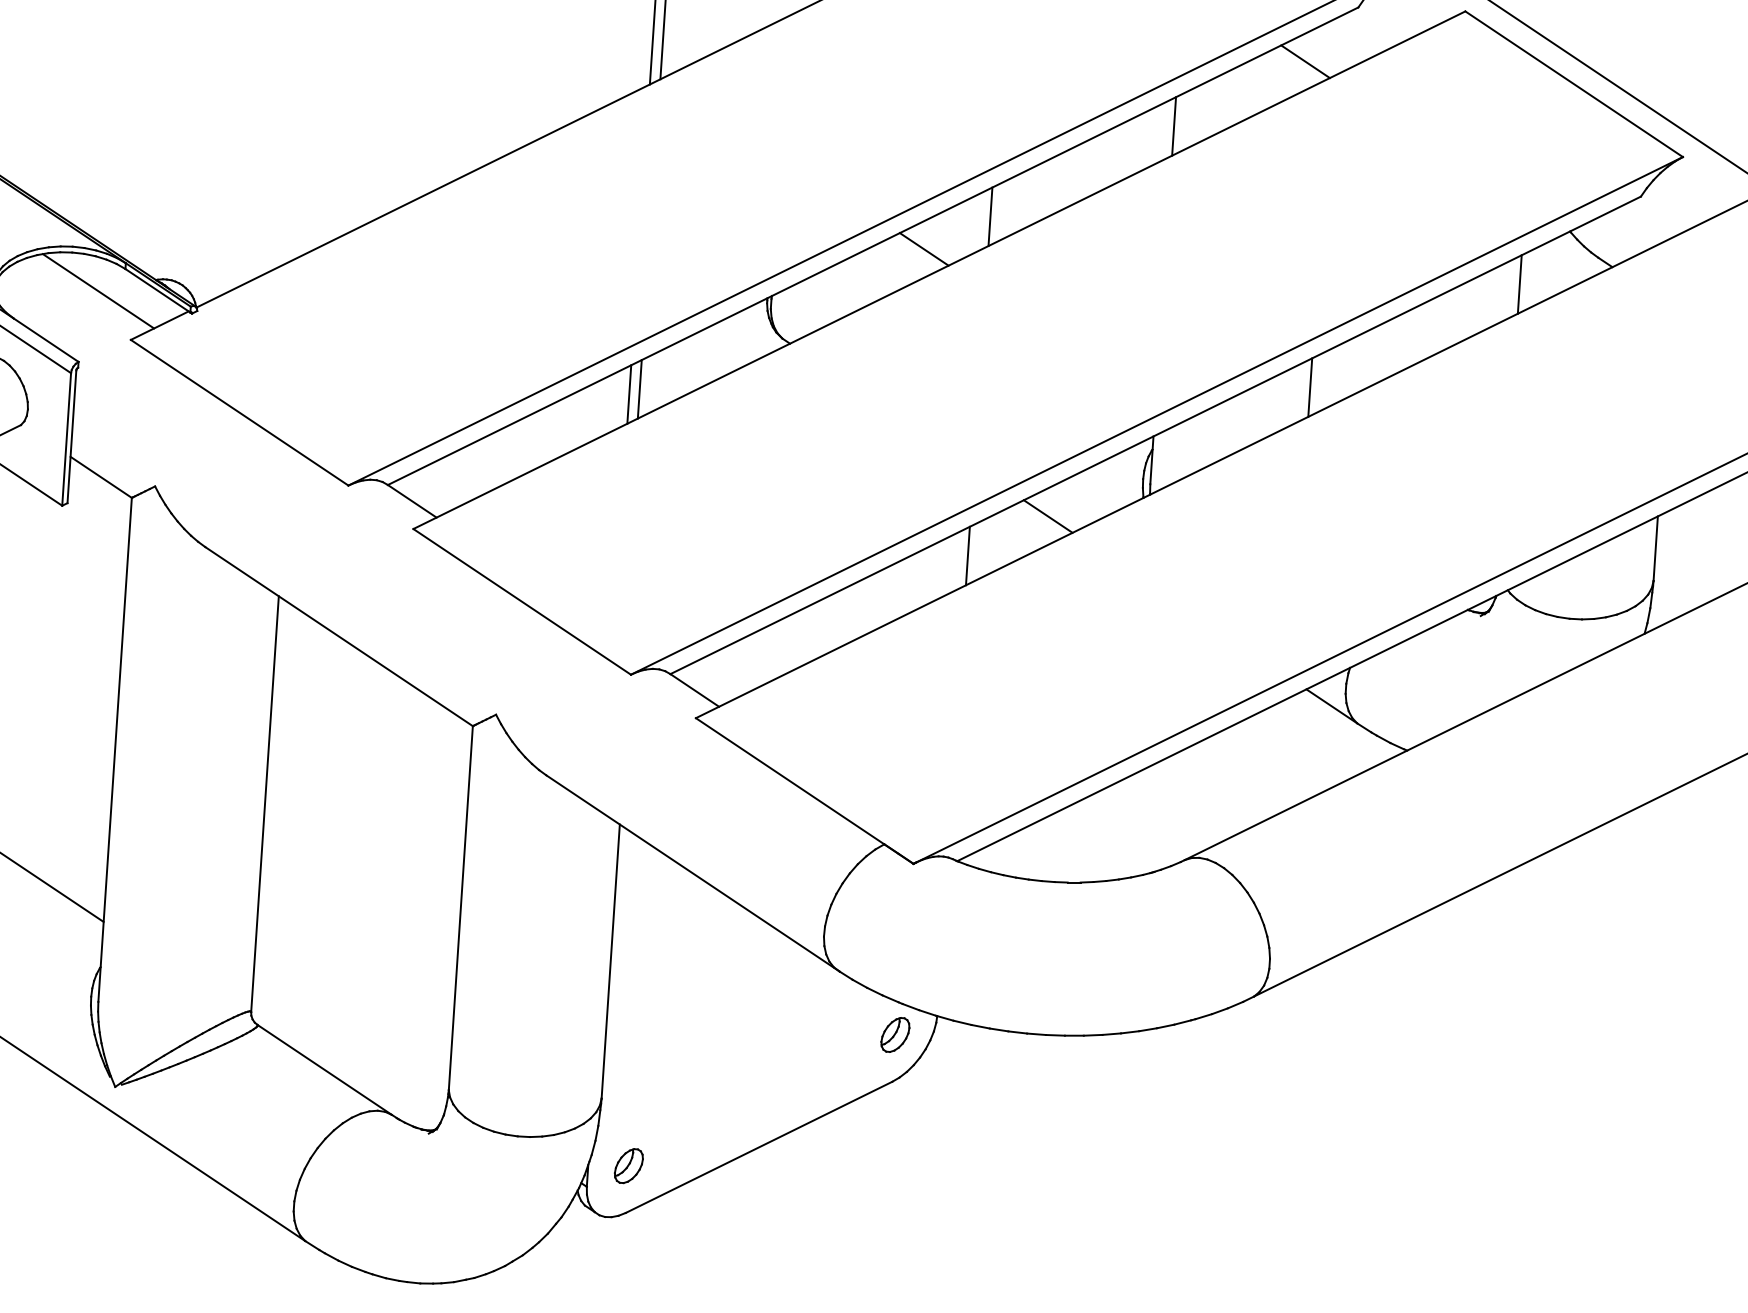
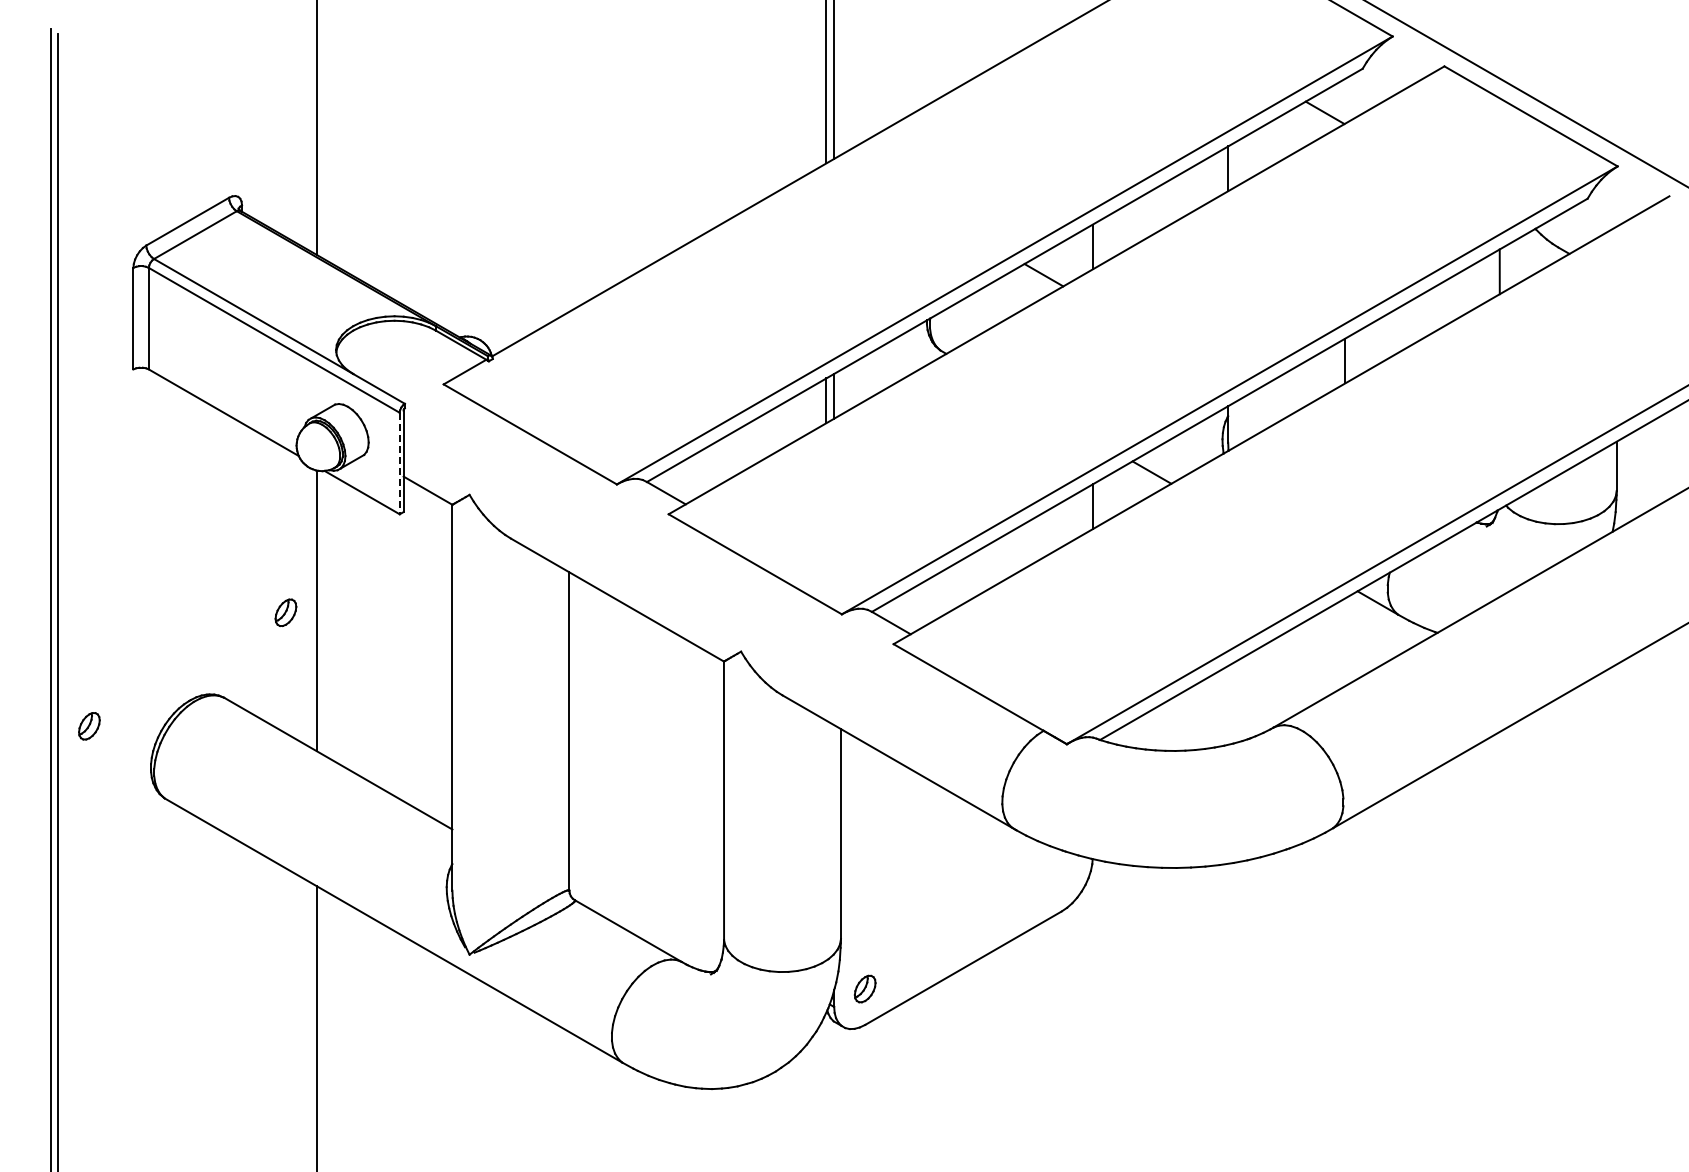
line: (98, 290) -> (416, 348), removed
line: (66, 439) -> (399, 463), solid -> dashed
part: (895, 1034) -> (1061, 875), removed

